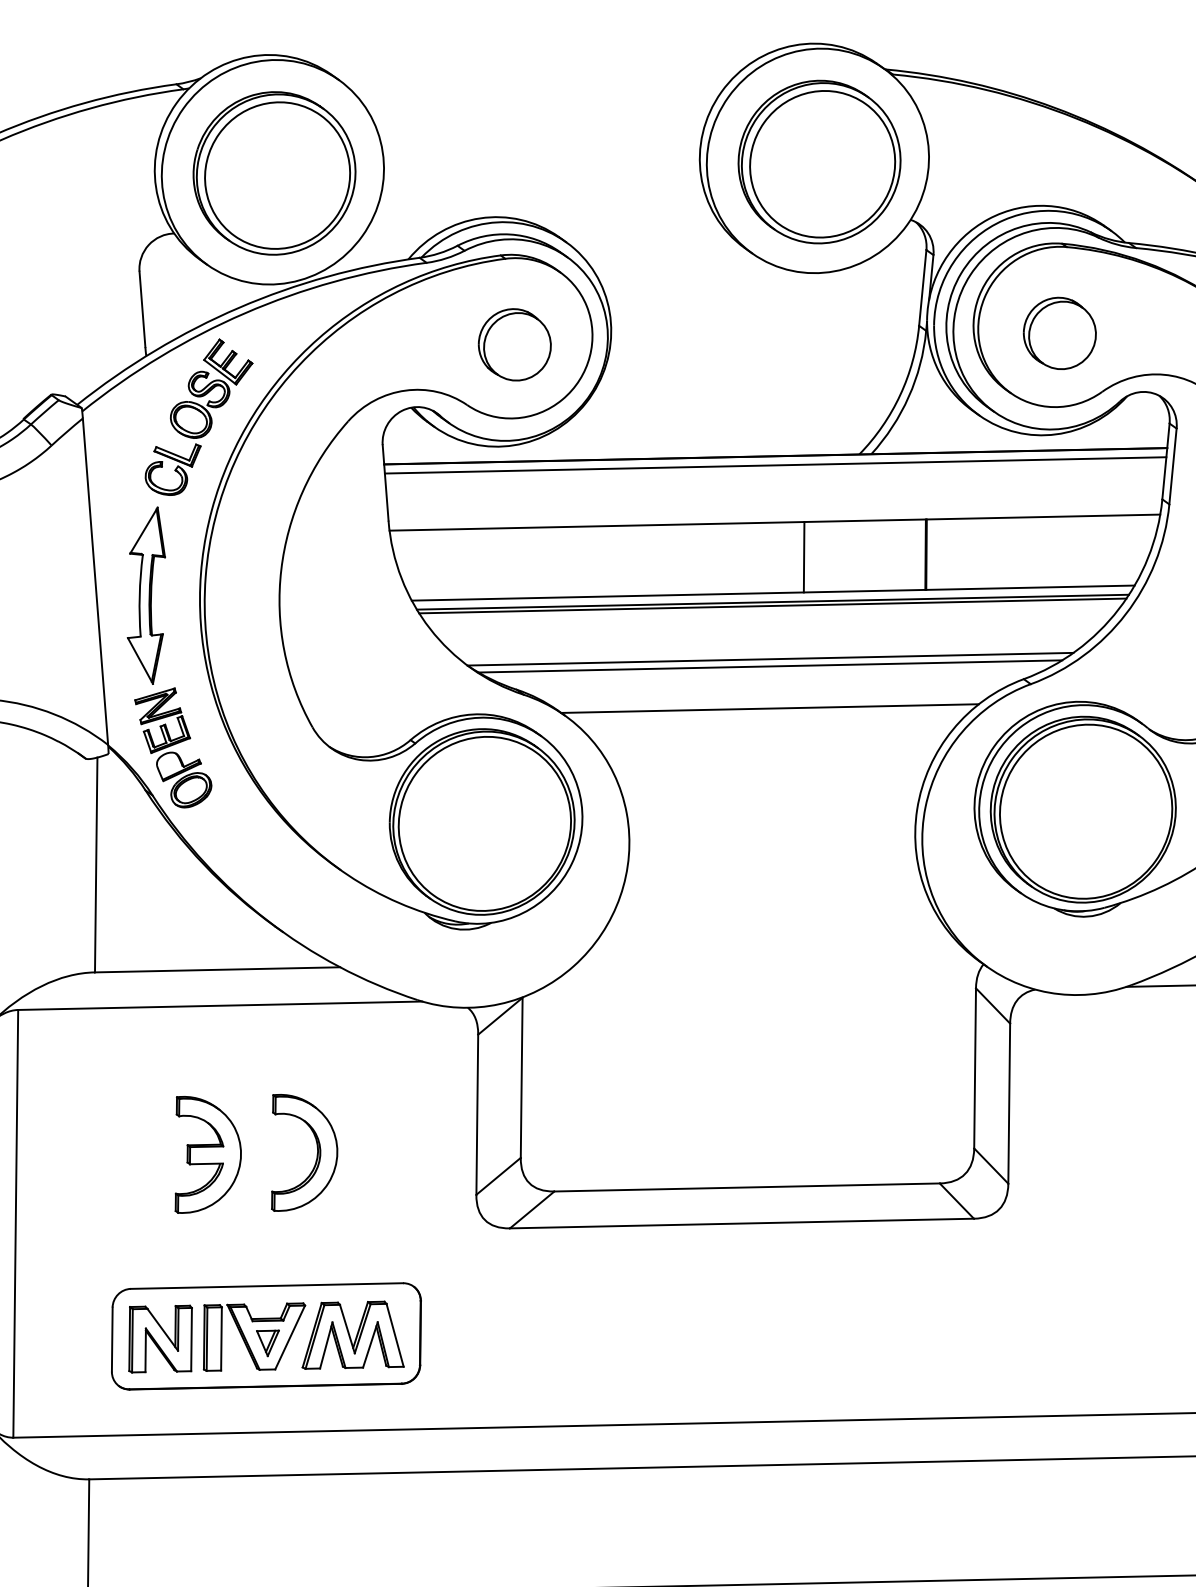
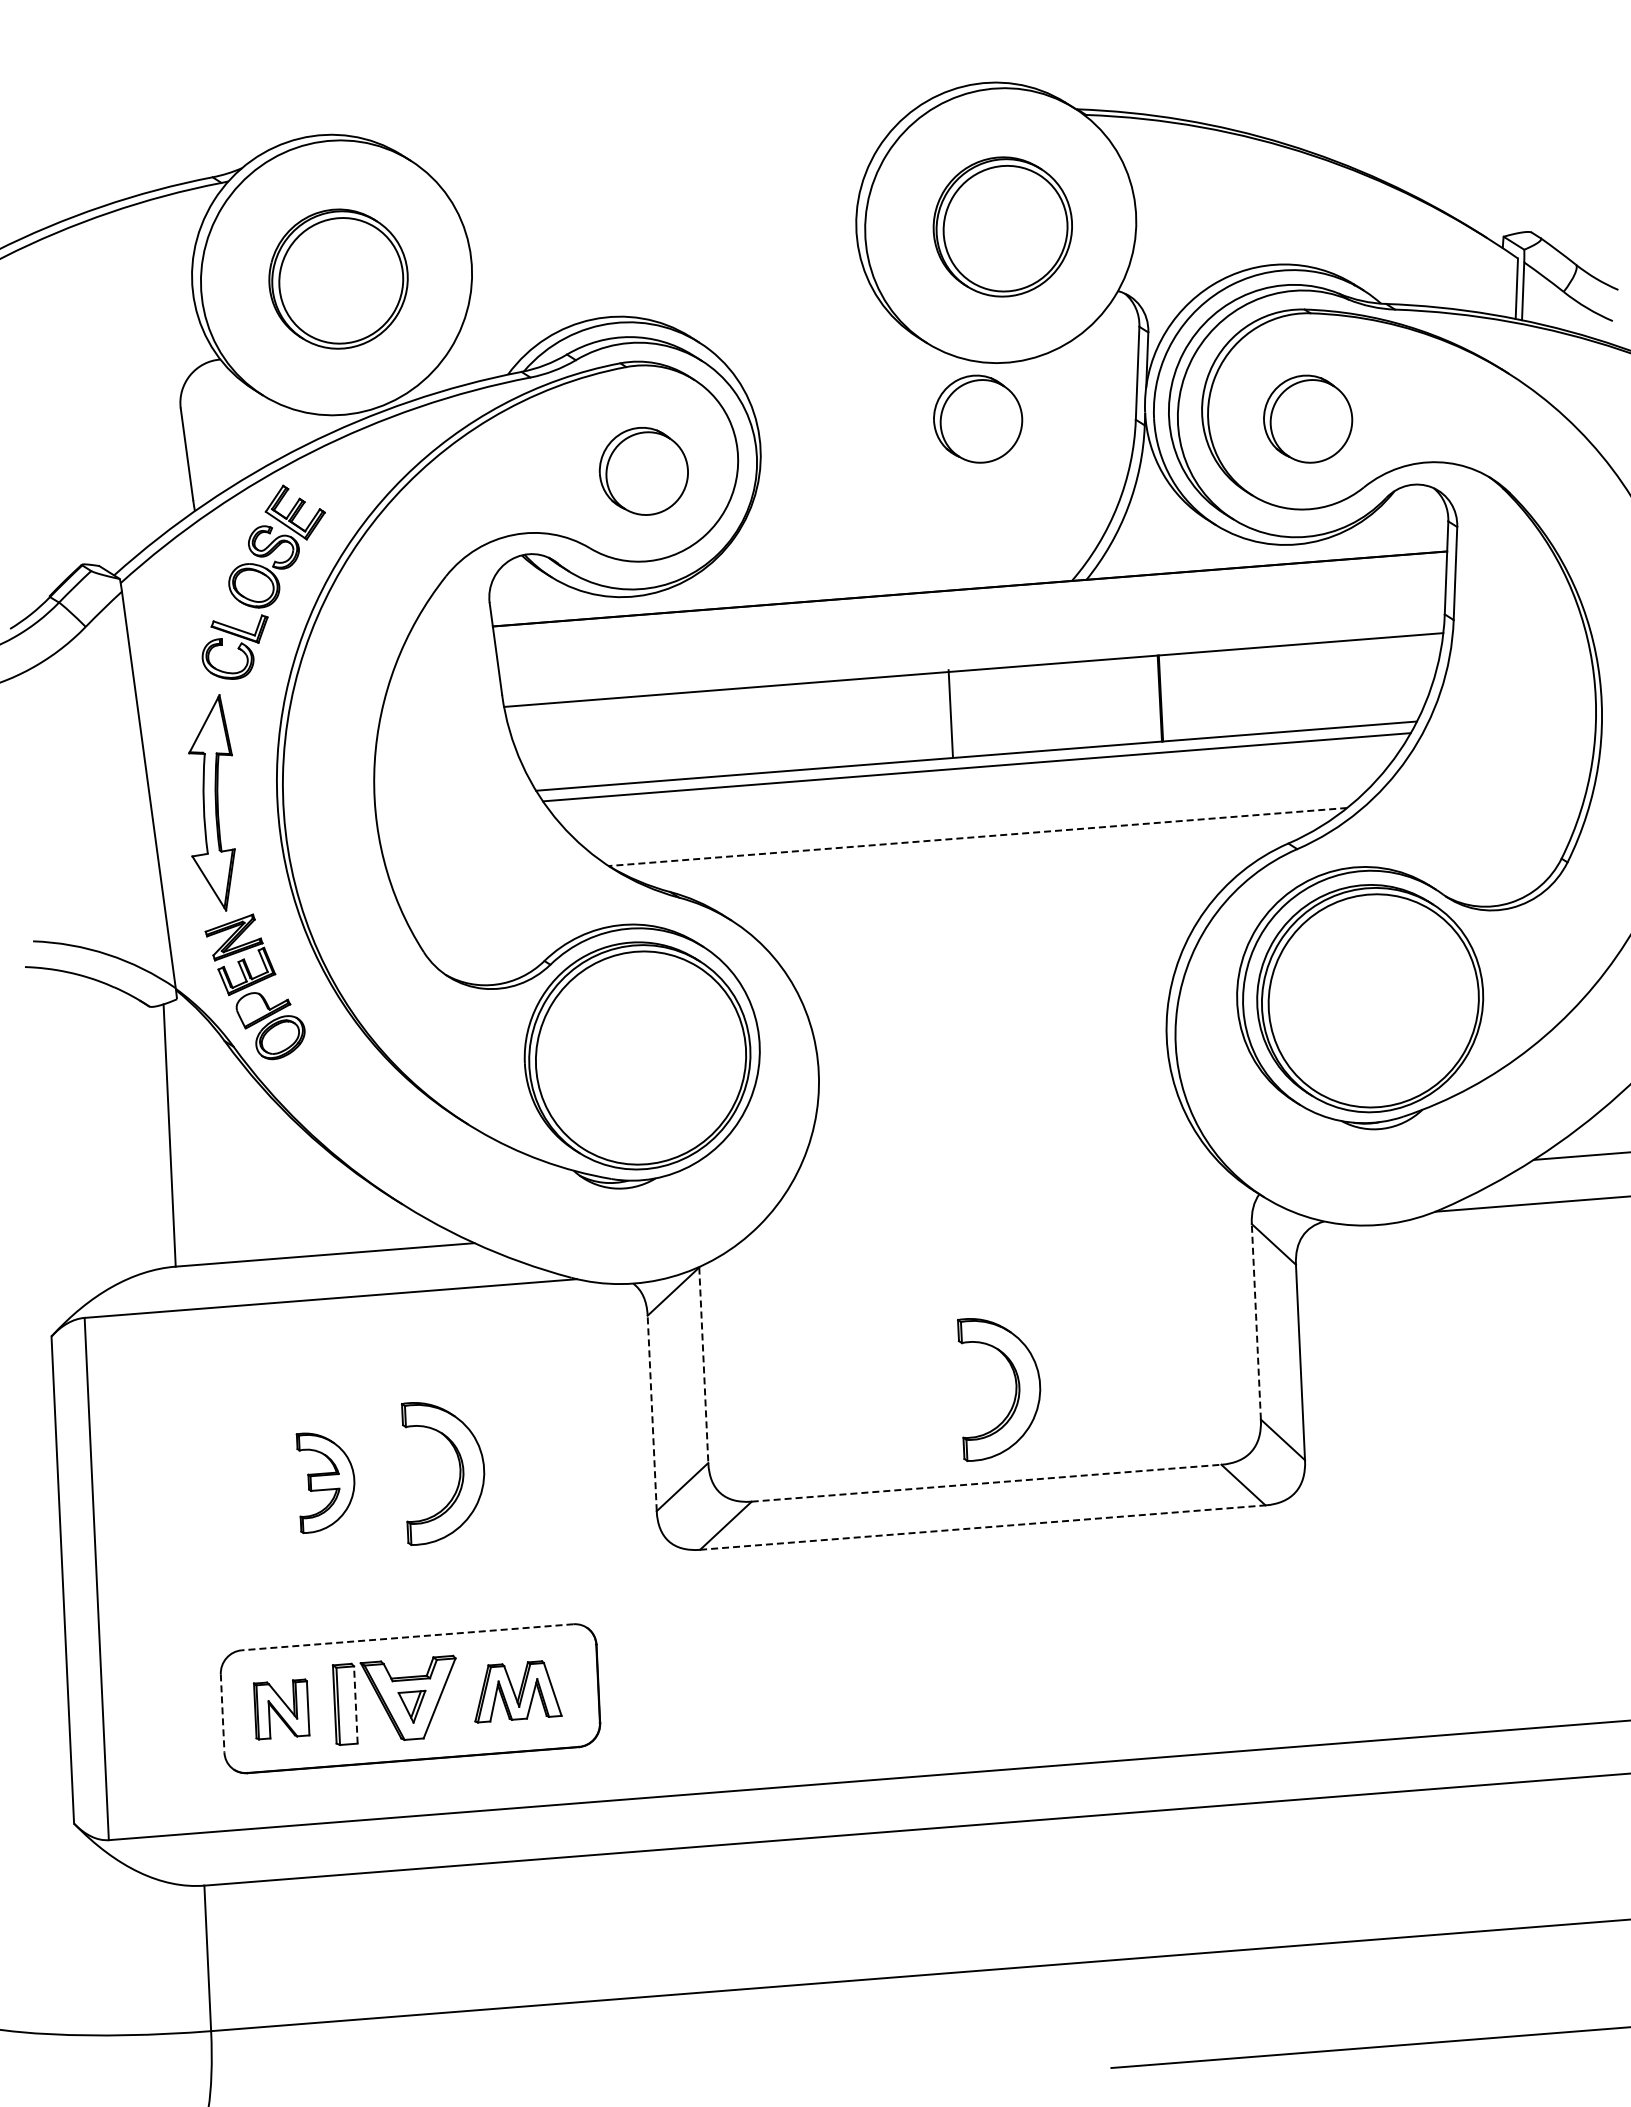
part: (819, 161) -> (1002, 226), size x0.7
part: (274, 172) -> (338, 278), size x0.7
part: (790, 317) -> (978, 418), added
line: (775, 464) -> (970, 599), removed
line: (803, 557) -> (950, 713), moved
line: (773, 605) -> (977, 771), removed
line: (770, 659) -> (977, 837), solid -> dashed
line: (770, 666) -> (978, 845), removed
line: (769, 708) -> (980, 897), removed
line: (975, 1068) -> (1256, 1321), solid -> dashed
line: (521, 1077) -> (703, 1365), solid -> dashed
part: (775, 1112) -> (1015, 1389), added
line: (477, 1114) -> (652, 1413), solid -> dashed
part: (207, 1156) -> (325, 1483), size x0.7
line: (747, 1187) -> (986, 1483), solid -> dashed
line: (741, 1223) -> (982, 1527), solid -> dashed
line: (266, 1286) -> (407, 1637), solid -> dashed
part: (354, 1335) -> (518, 1691), size x0.7
line: (112, 1339) -> (222, 1713), solid -> dashed
part: (160, 1339) -> (281, 1709), size x0.7
line: (221, 1339) -> (355, 1705), solid -> dashed

